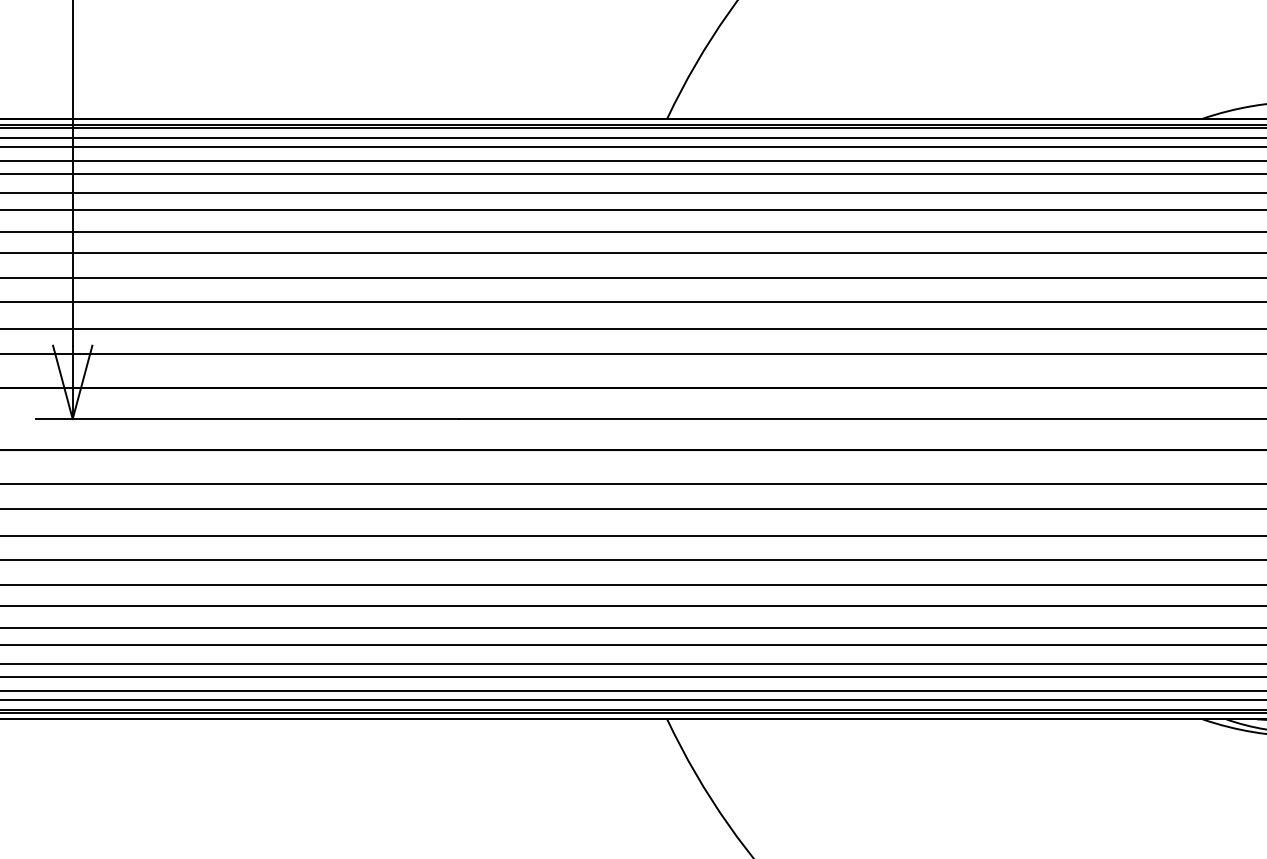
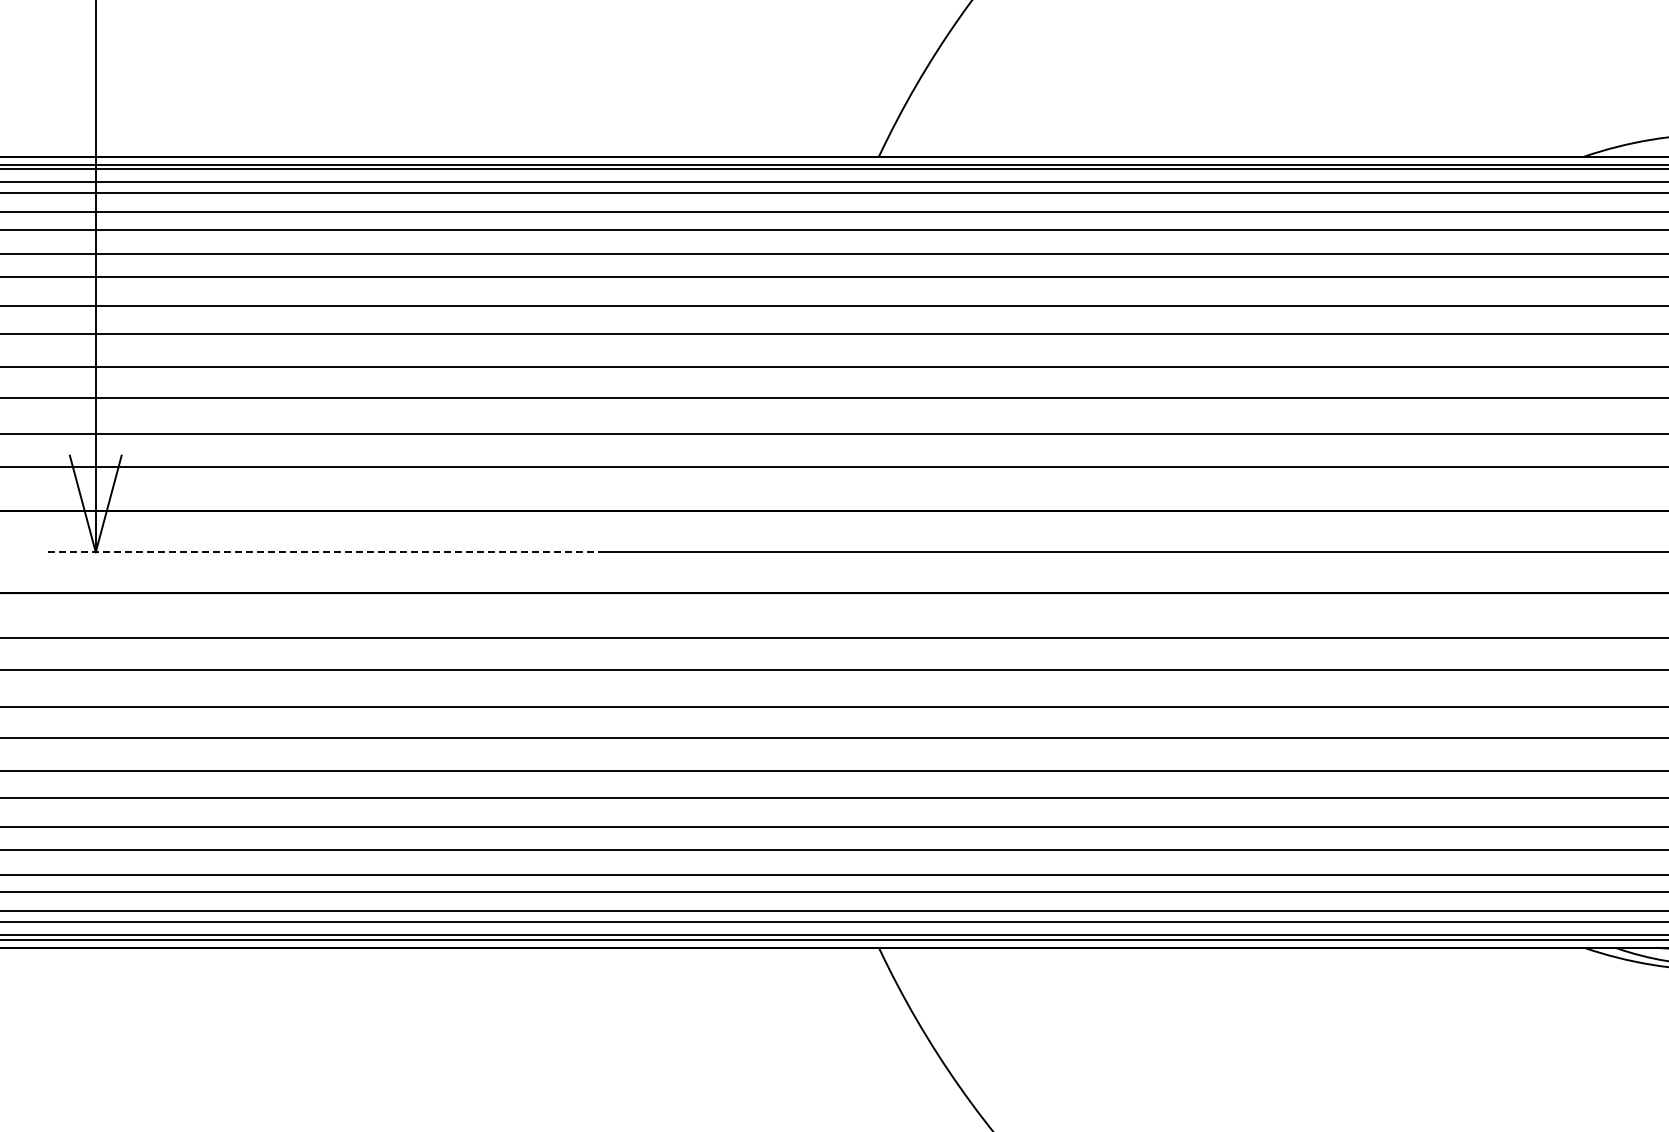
line: (247, 419) -> (326, 552), solid -> dashed

